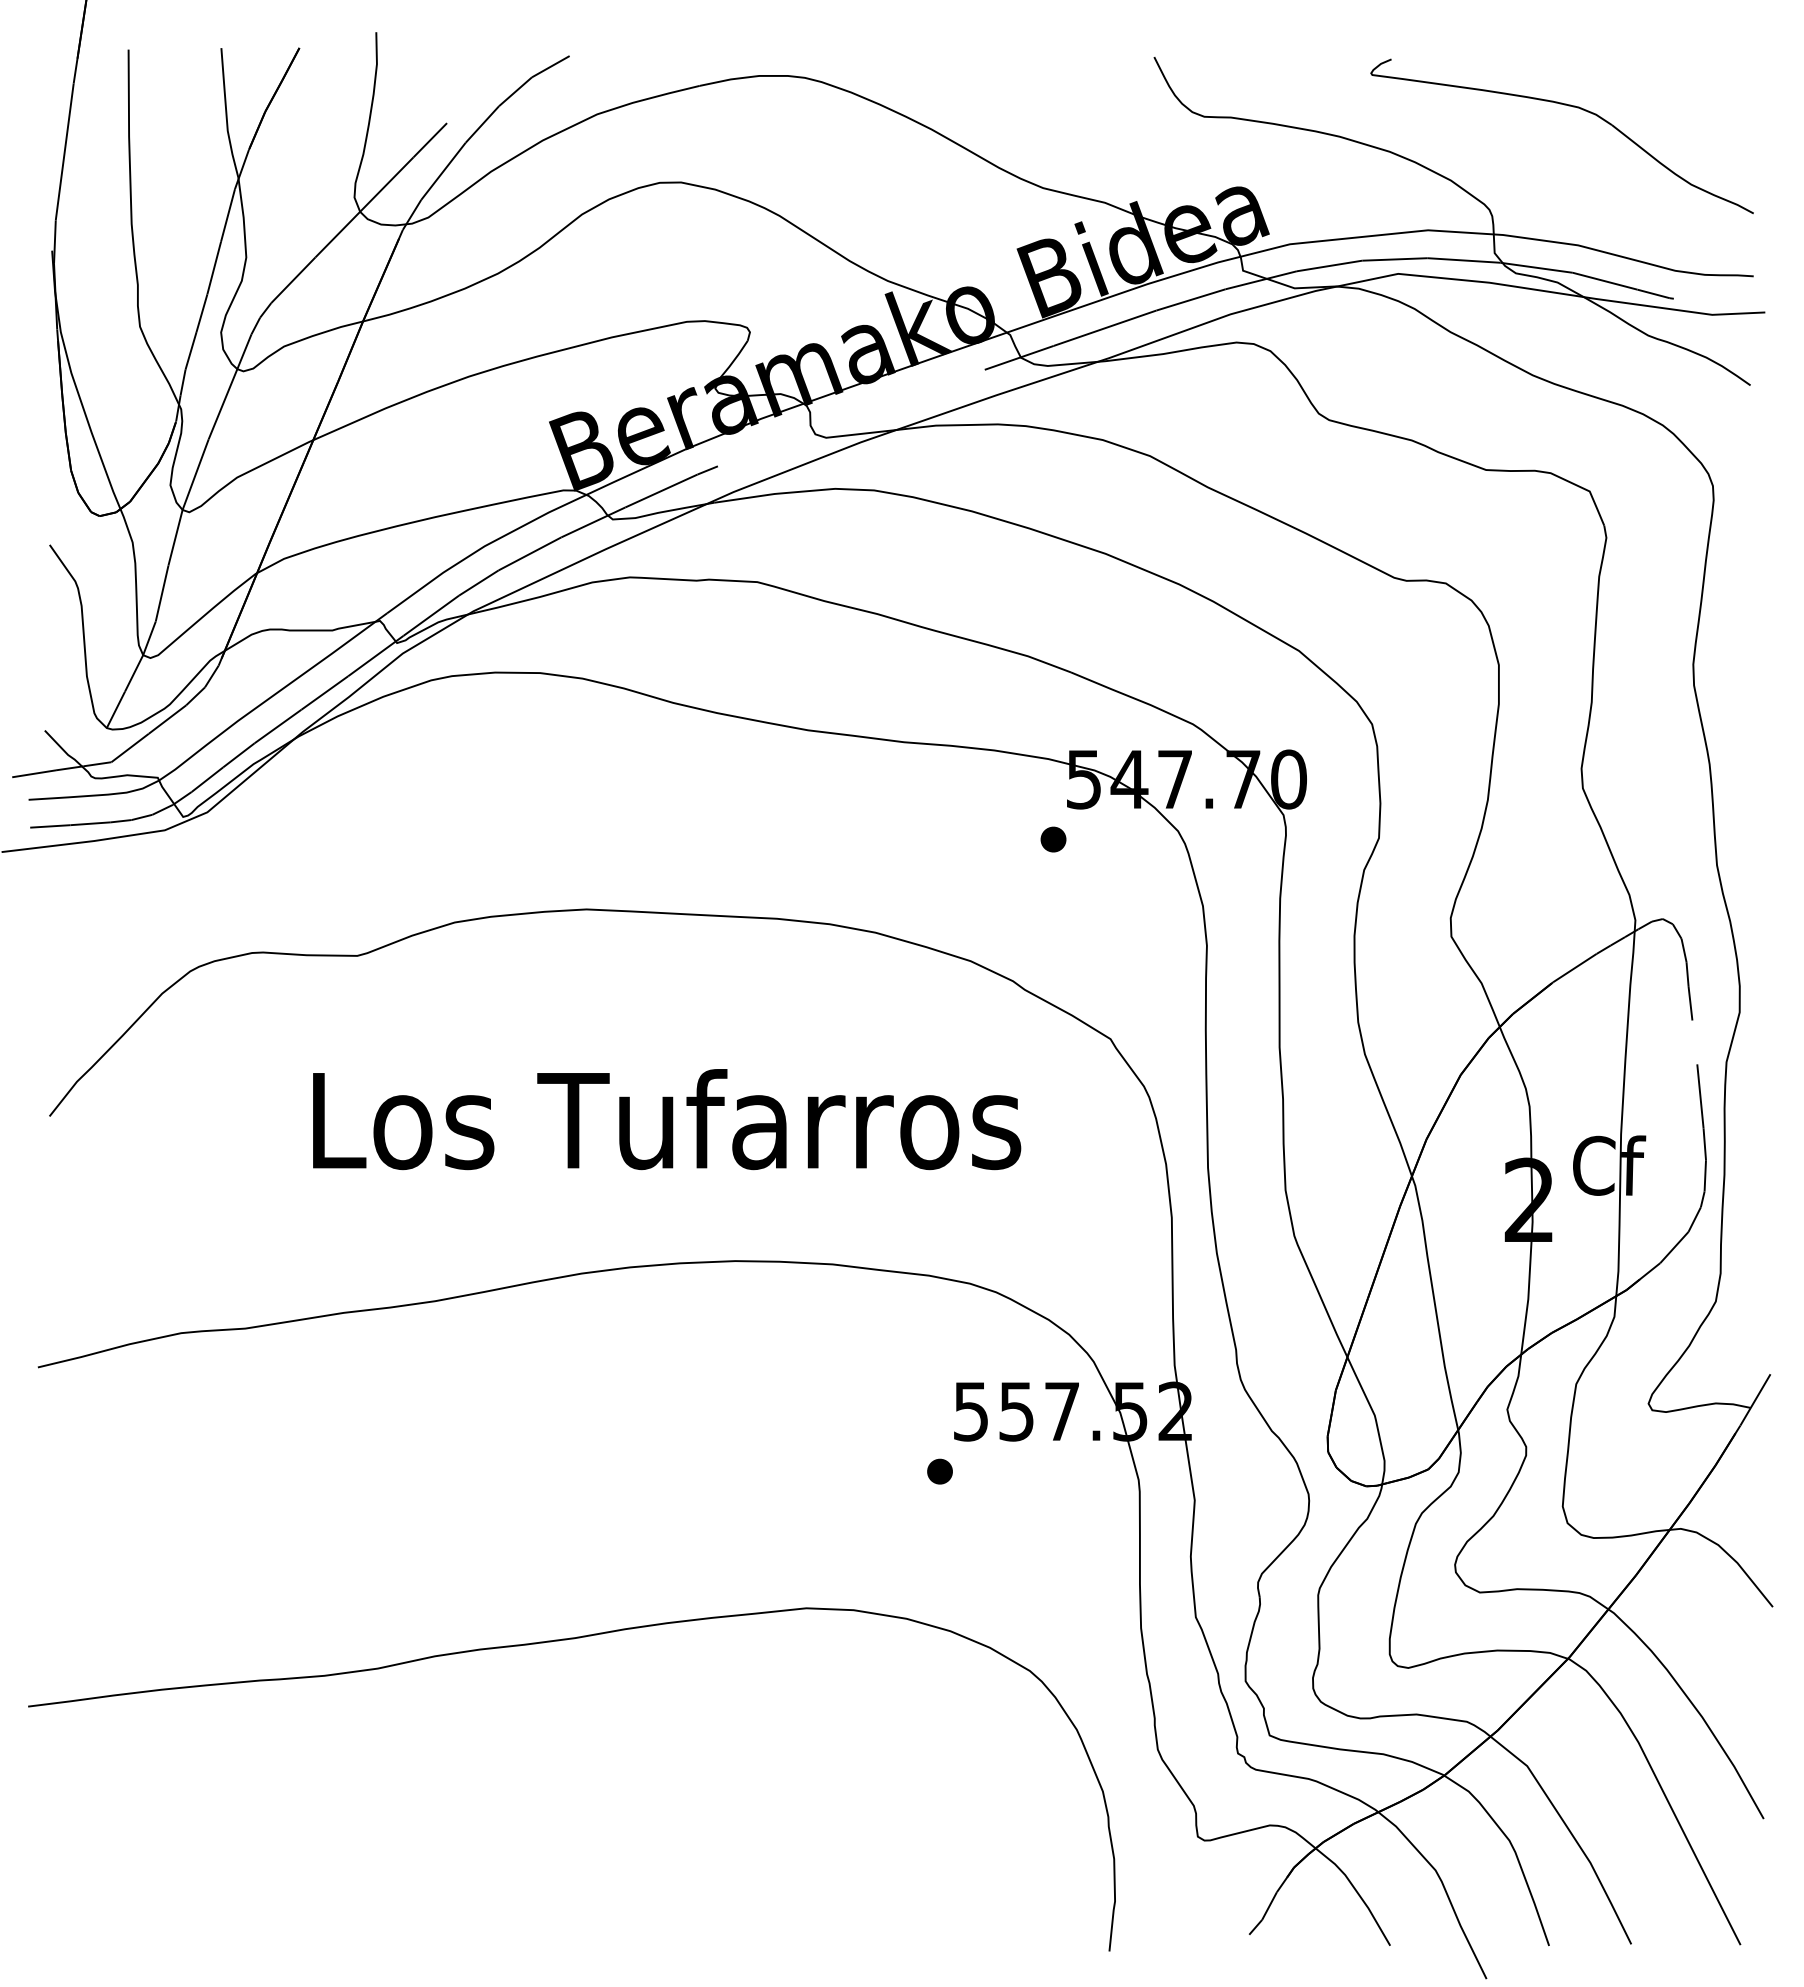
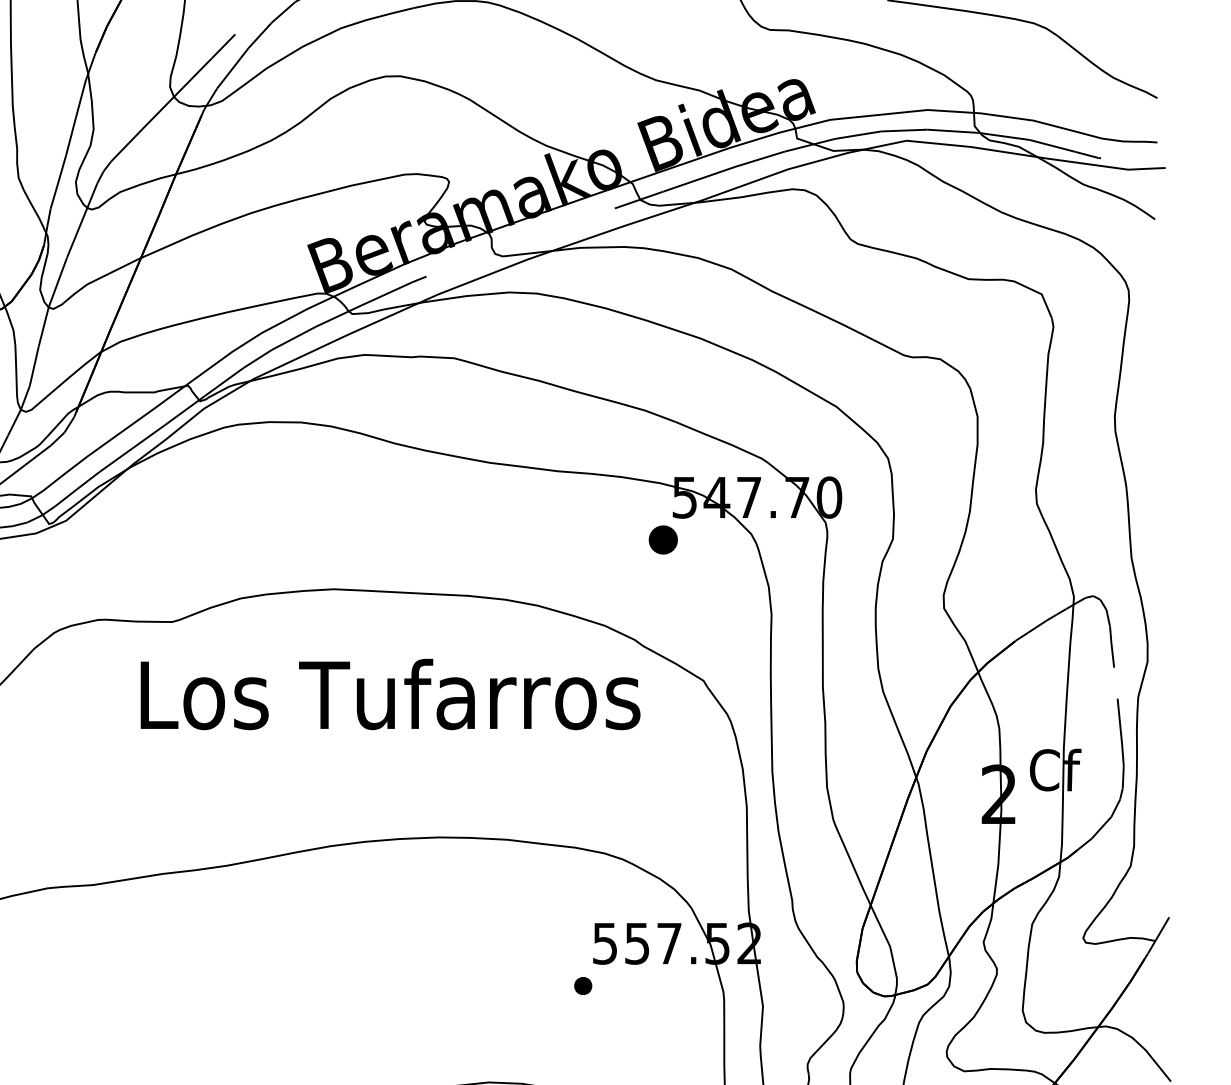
part: (1053, 839) -> (663, 539), size x1.6
text: (667, 1119) -> (390, 694), moved

